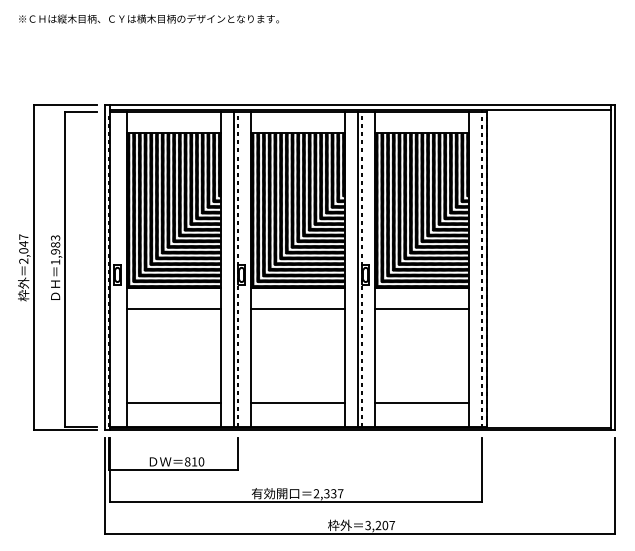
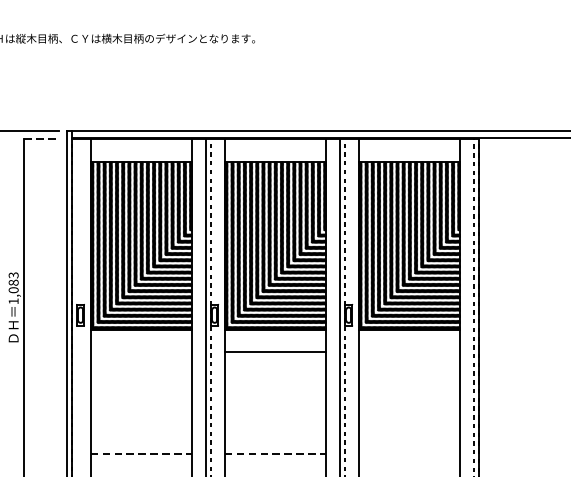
line: (81, 111) -> (41, 138), solid -> dashed
text: (55, 251) -> (13, 289), 1,983 -> 1,083
line: (173, 309) -> (141, 352), removed
line: (422, 309) -> (410, 352), removed
line: (173, 403) -> (141, 454), solid -> dashed
line: (298, 403) -> (276, 454), solid -> dashed
line: (422, 403) -> (410, 454), removed

